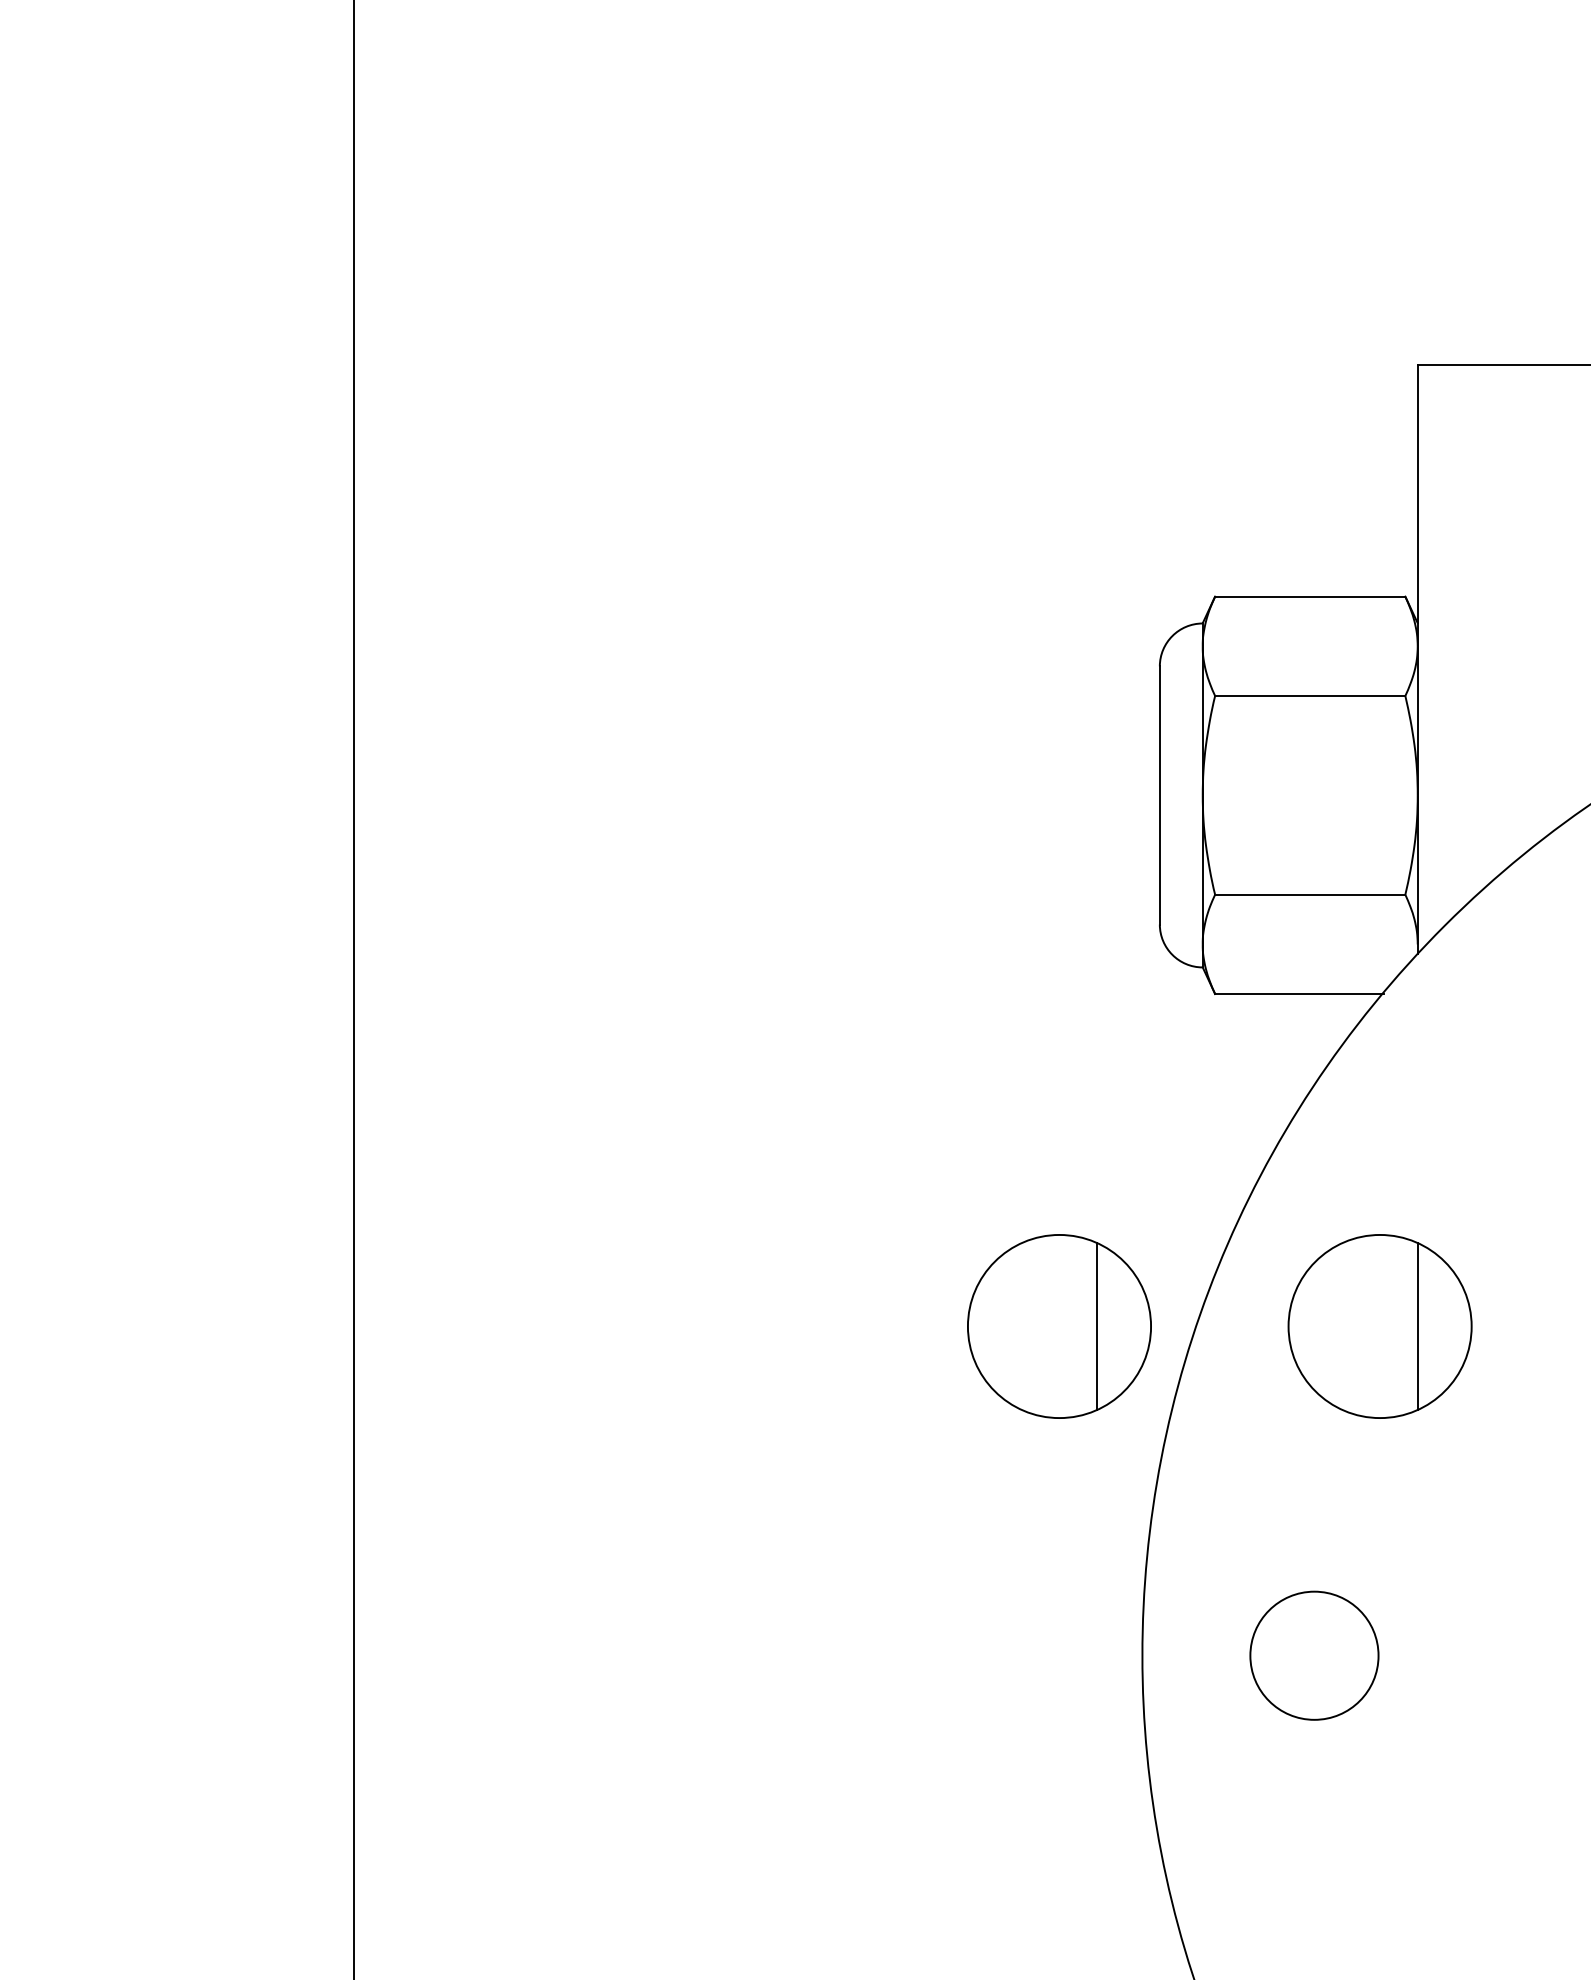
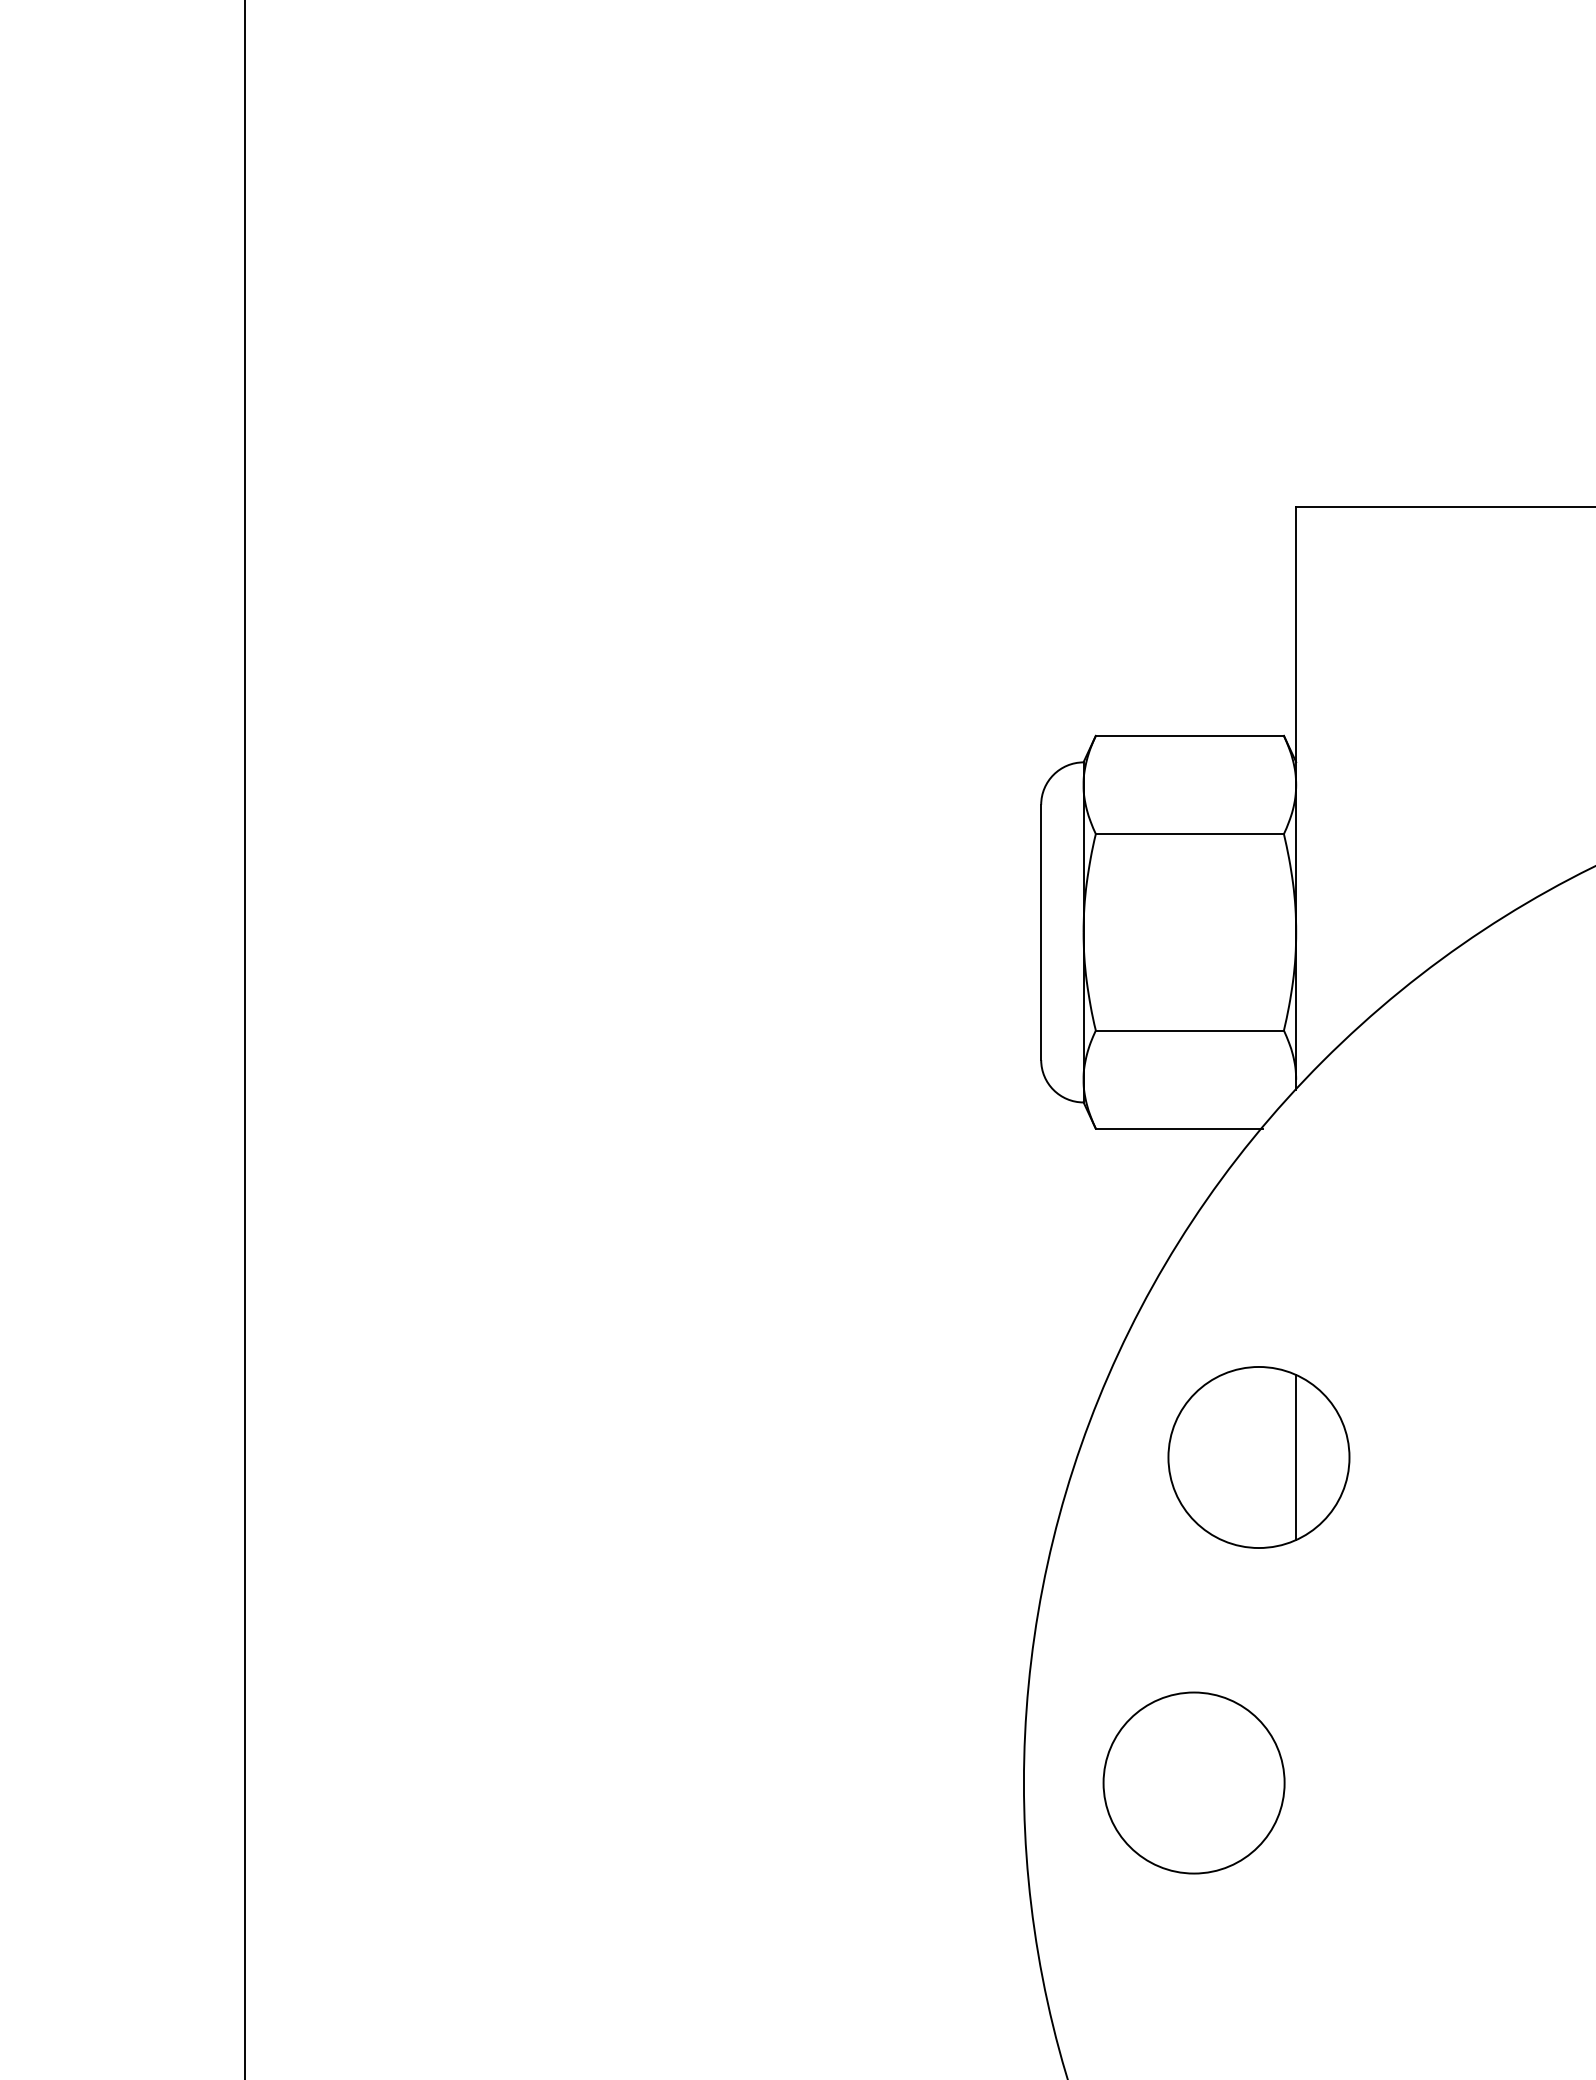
part: (1059, 1326) -> (941, 1457), removed
circle: (1313, 1655) -> (1193, 1782), size x1.43

